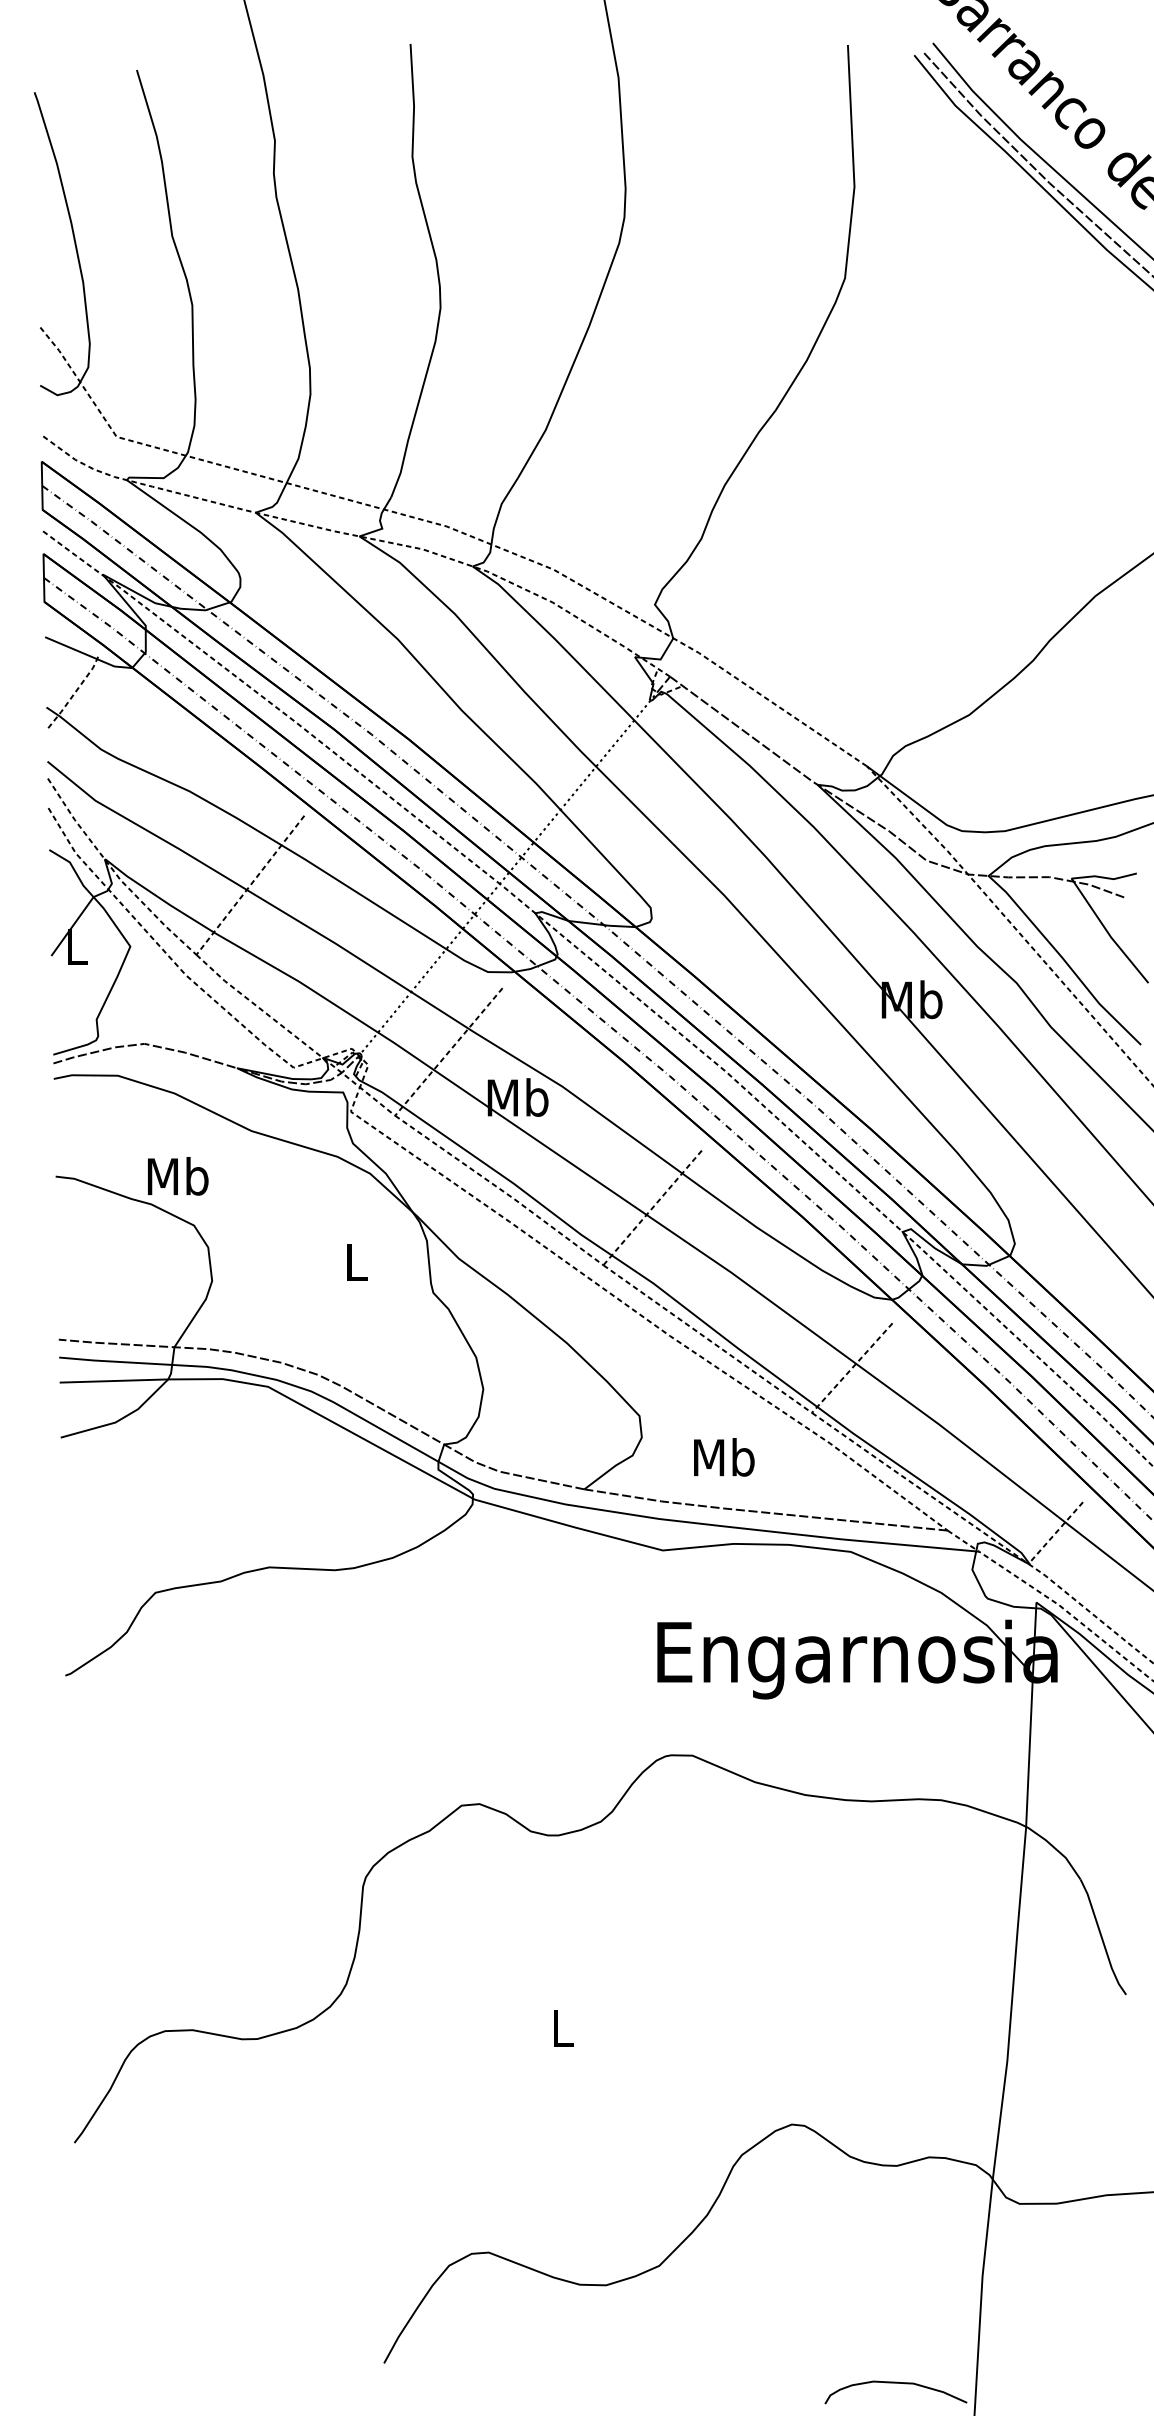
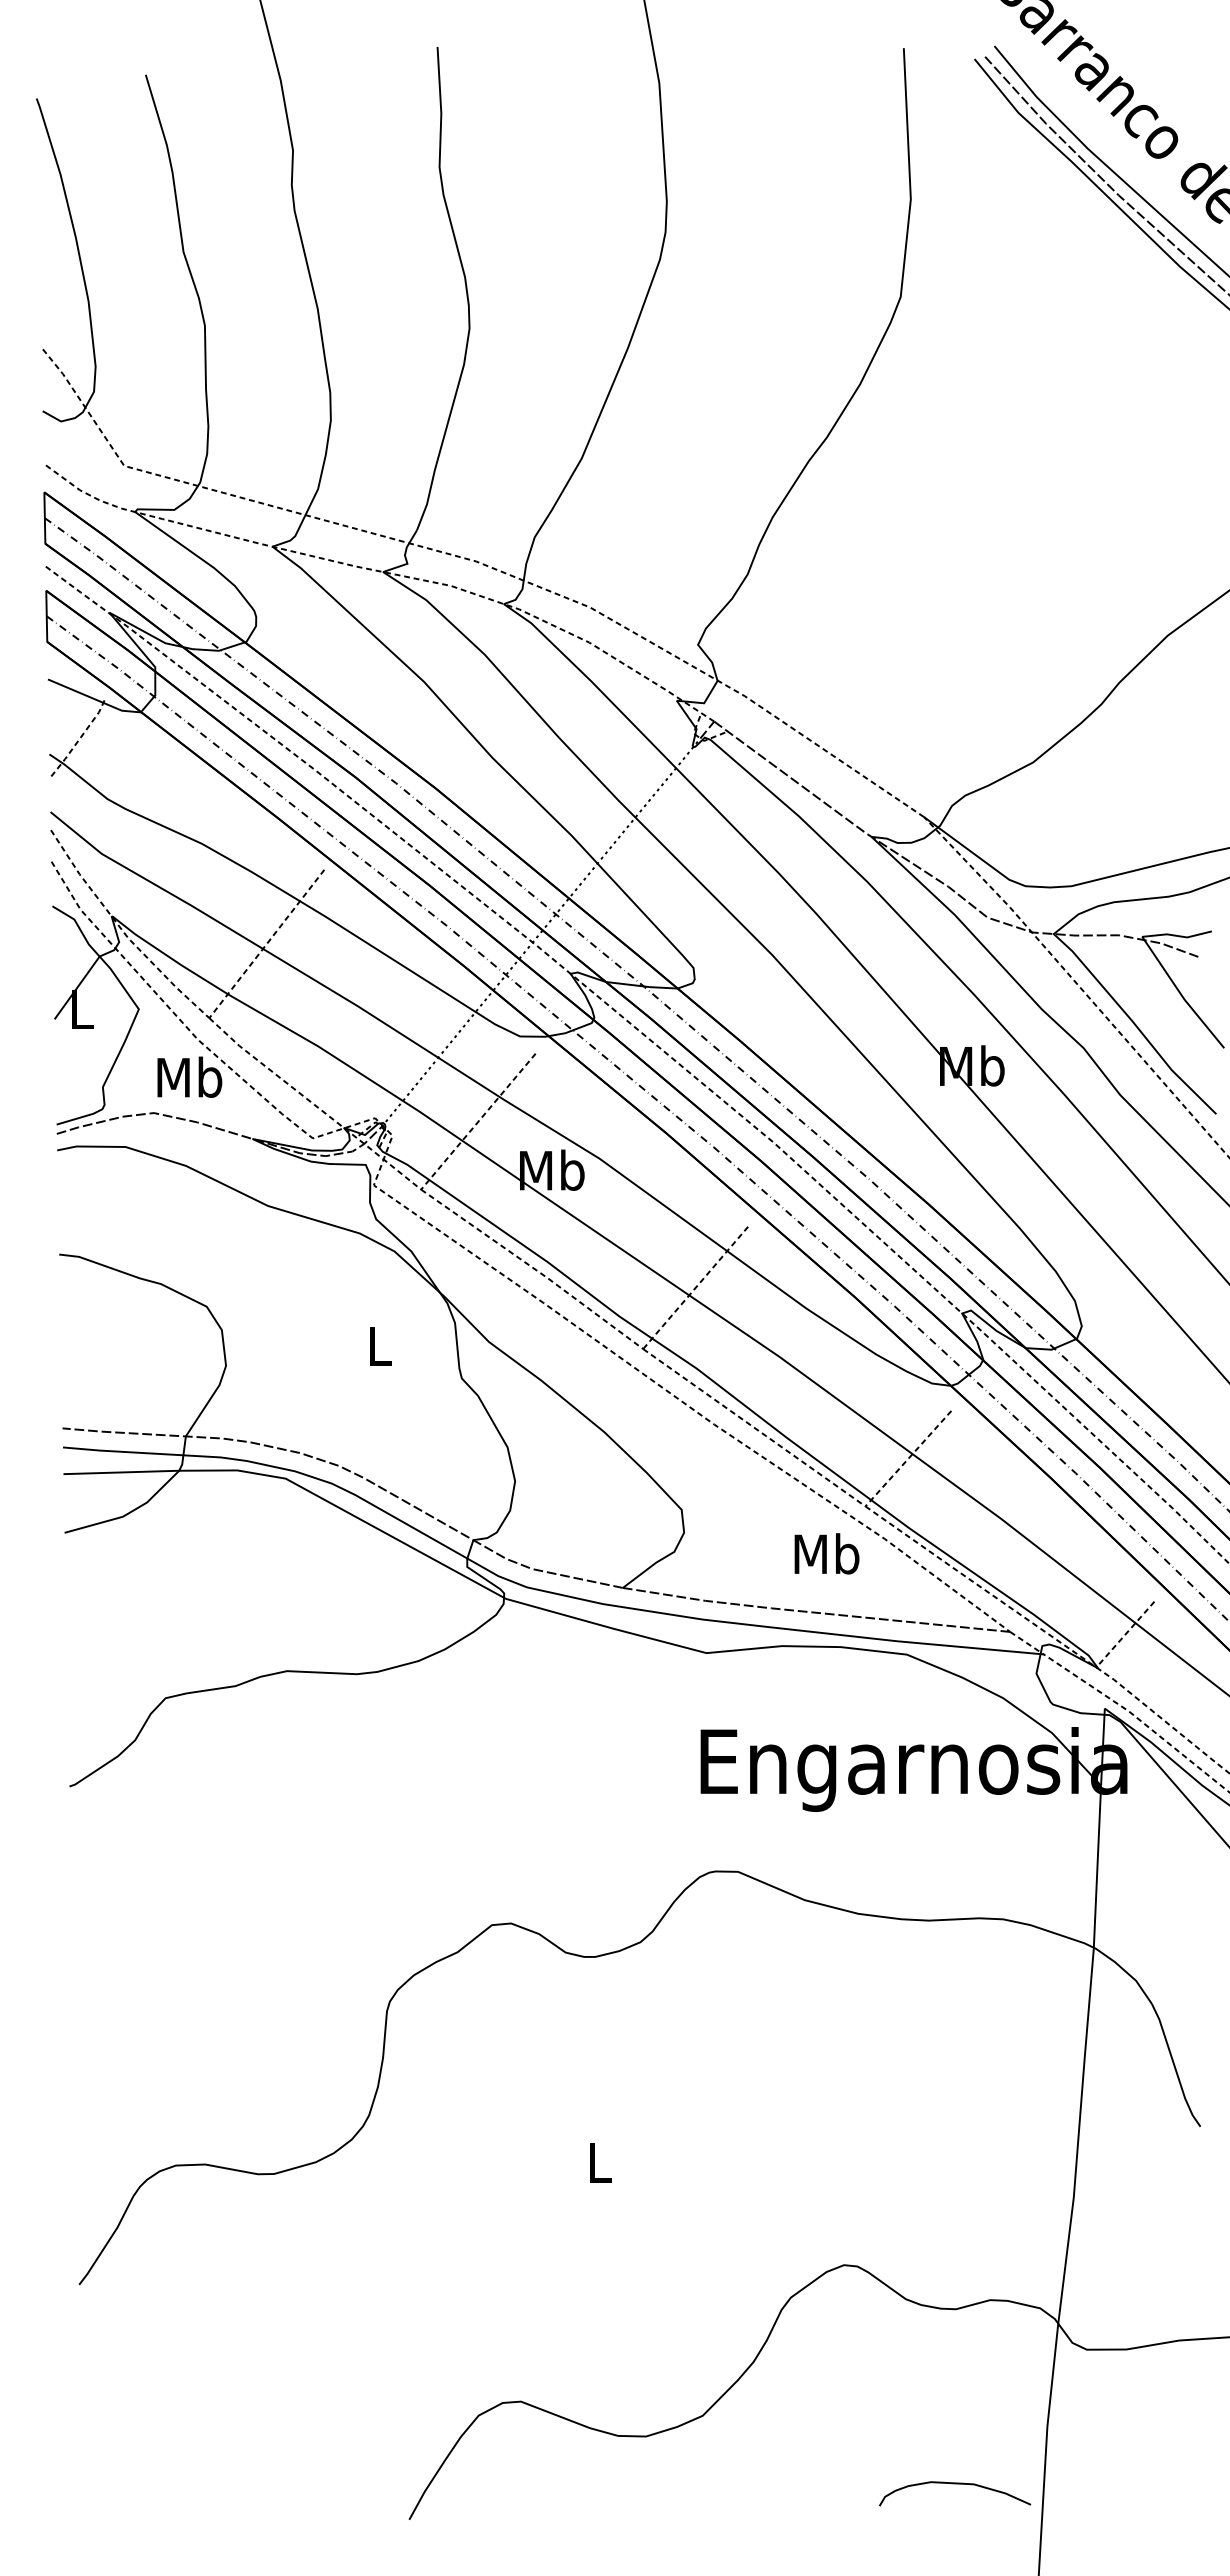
text: (177, 1175) -> (189, 1076), moved
text: (723, 1457) -> (826, 1553), moved
curve: (896, 2383) -> (955, 2484), moved

